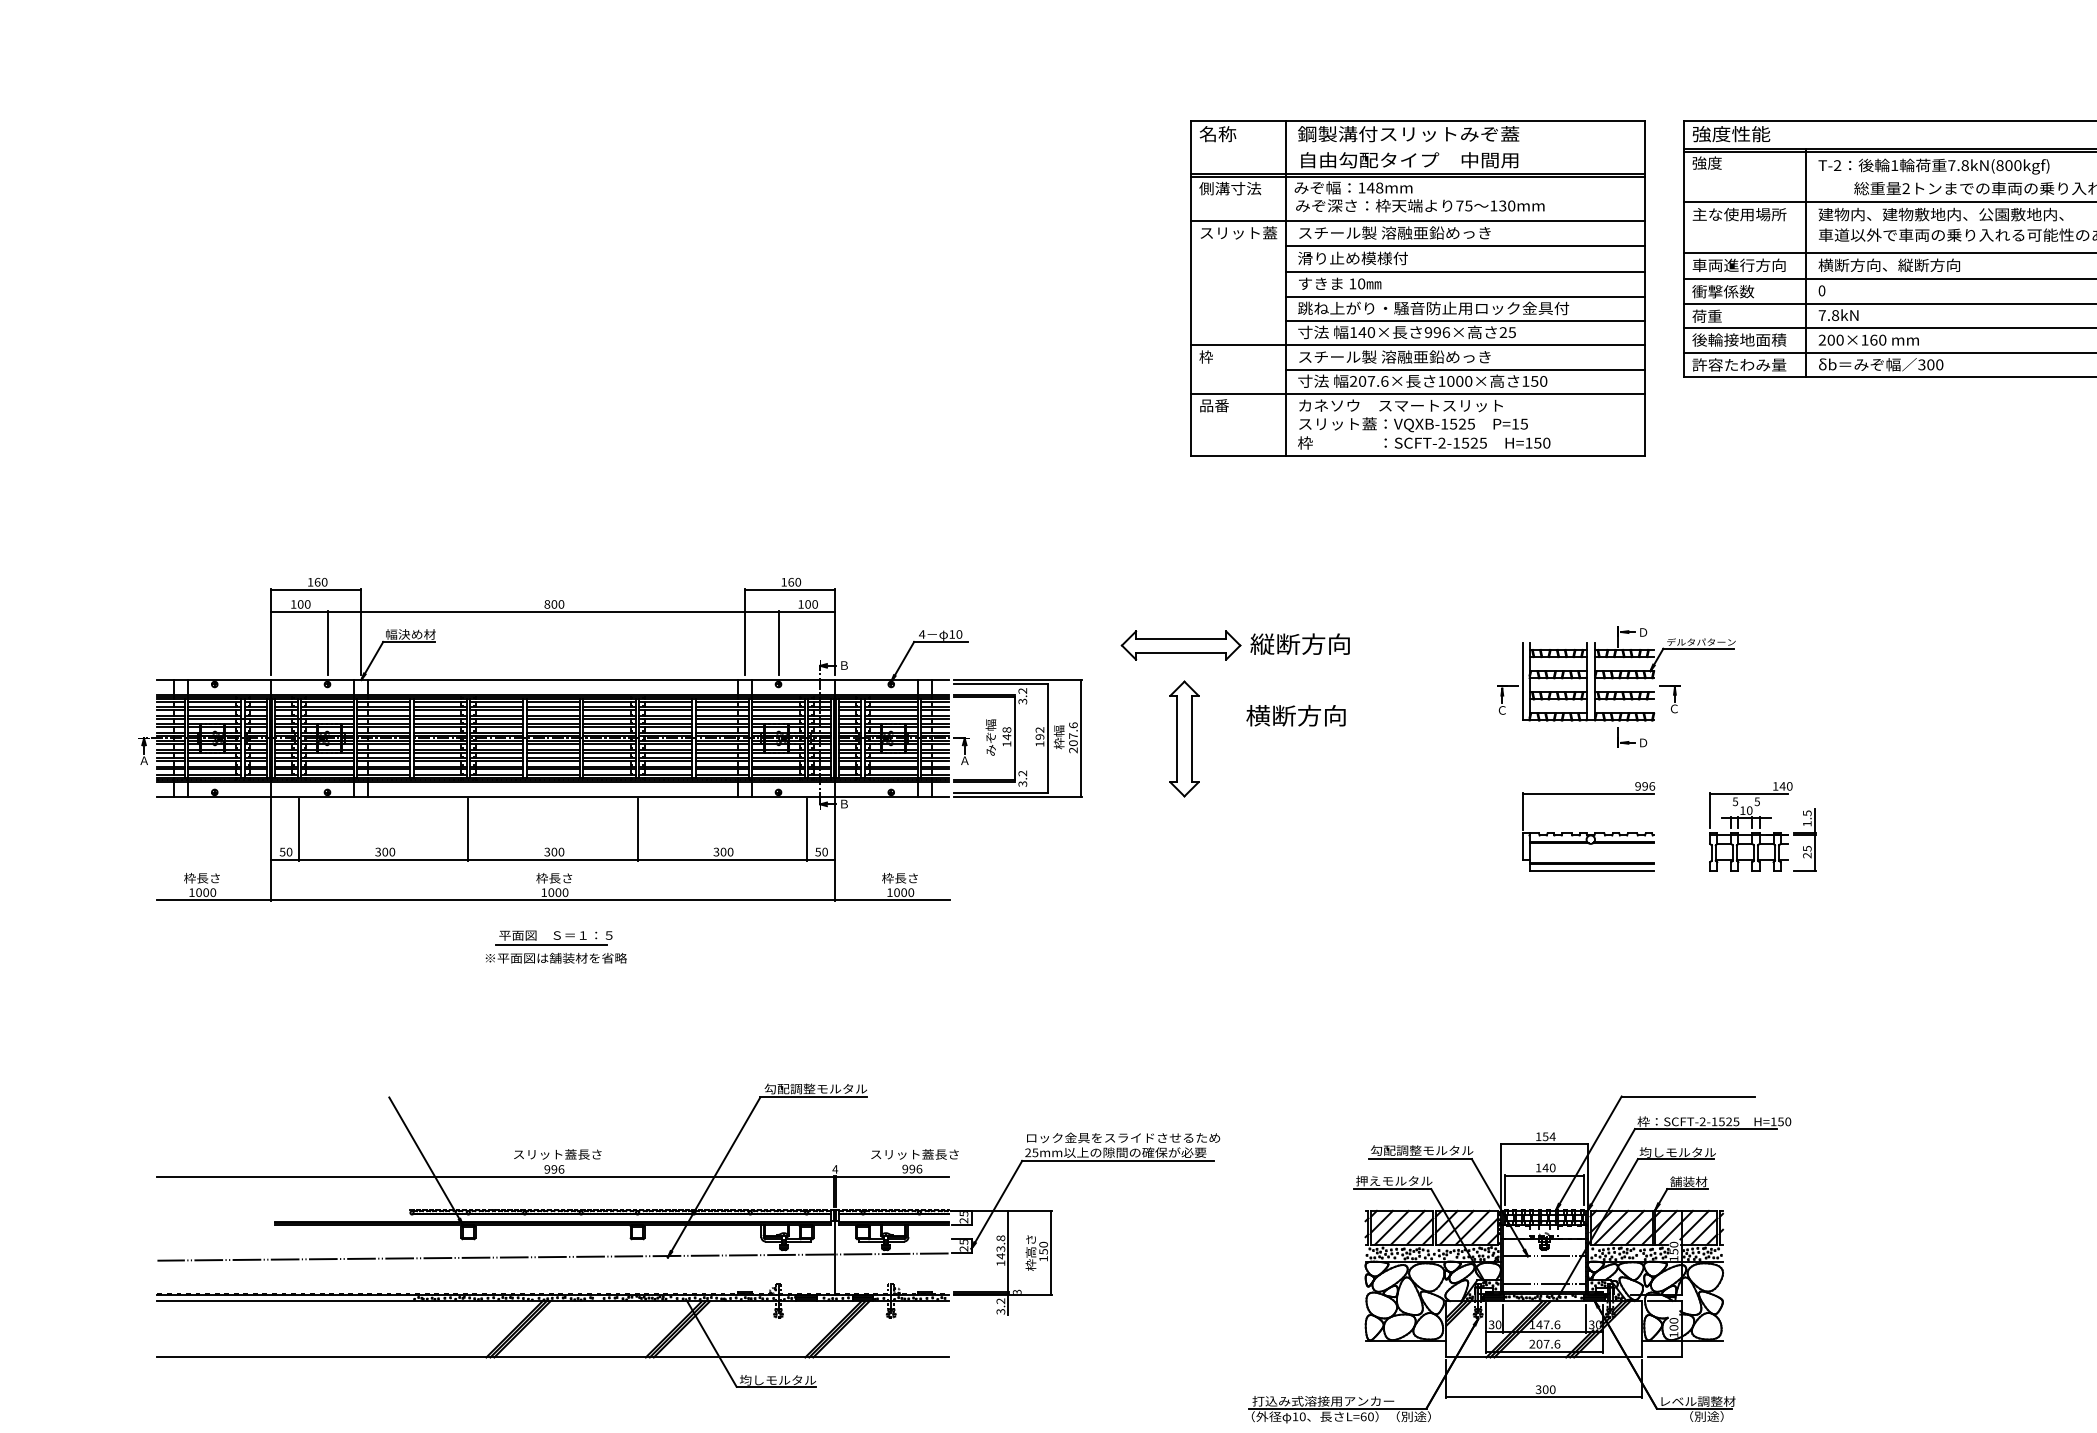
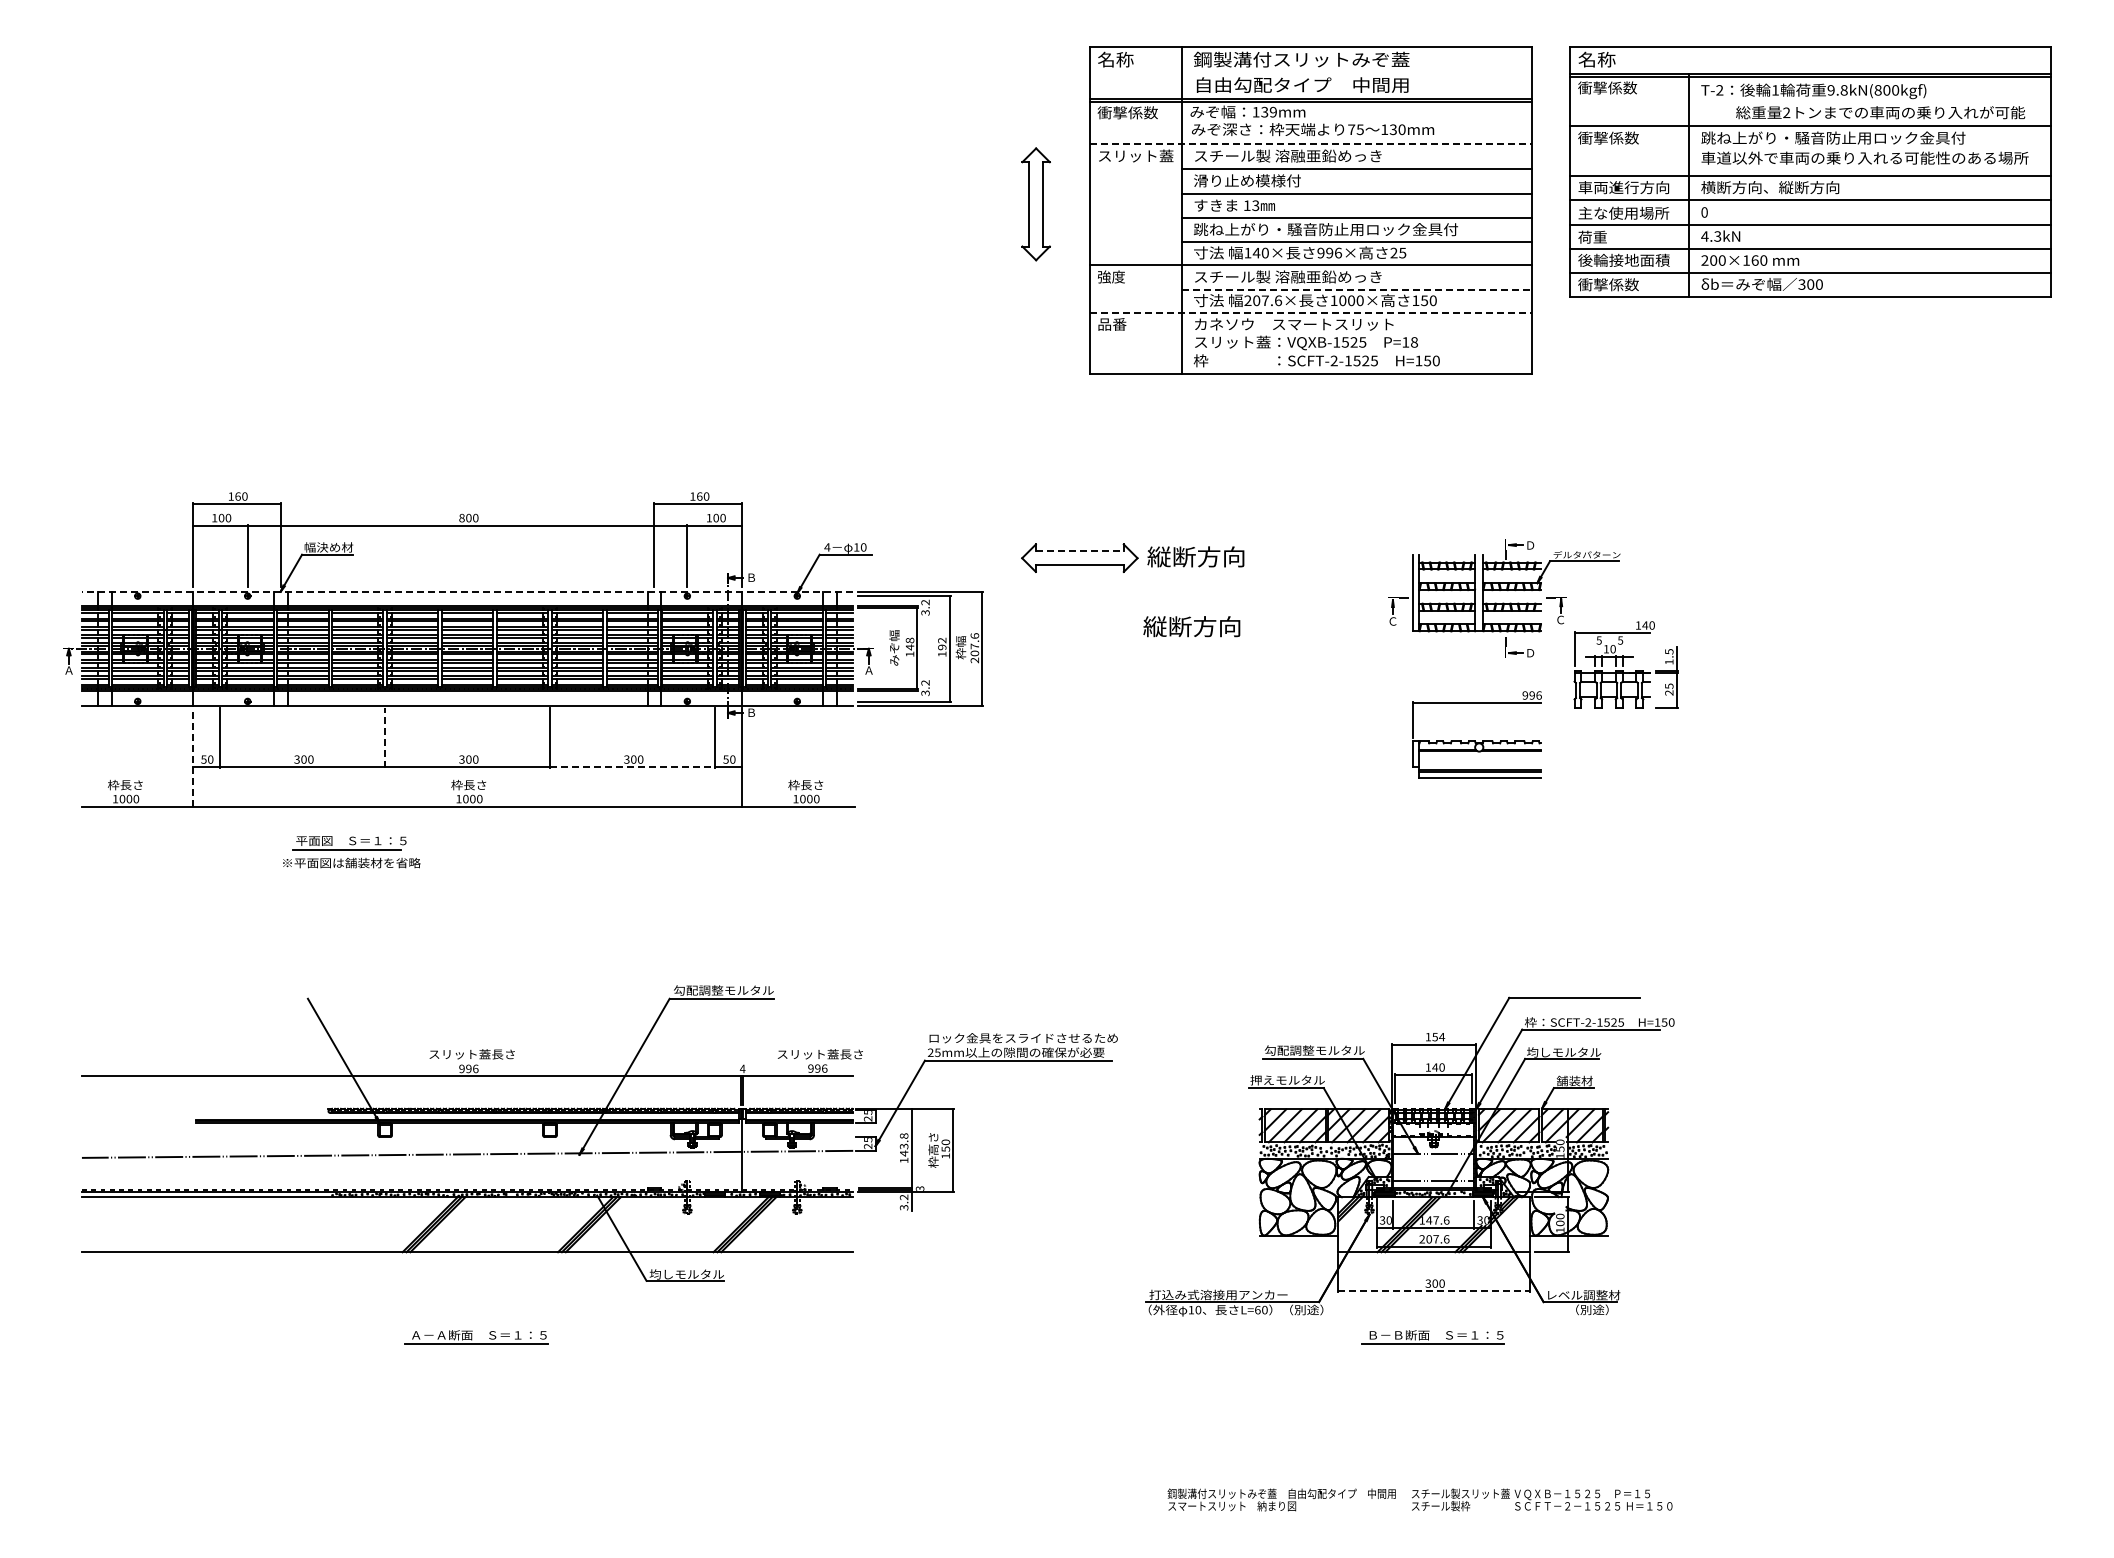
text: (1731, 133) -> (1616, 59), 強度性能 -> 名称
text: (1722, 162) -> (1607, 87), 強度 -> 衝撃係数
text: (1951, 165) -> (1830, 90), 7.8kN(800kgf) -> 9.8kN(800kgf)
text: (1374, 187) -> (1268, 111), 148mm -> 139mm
text: (1229, 188) -> (1127, 112), 側溝寸法 -> 衝撃係数
text: (1738, 213) -> (1623, 137), 主な使用場所 -> 衝撃係数
text: (1954, 213) -> (1833, 137), 建物内、建物敷地内、公園敷地内、 -> 跳ね上がり・騒音防止用ロック金具付
line: (1418, 221) -> (1311, 144), solid -> dashed
text: (1361, 283) -> (1255, 205), 10 -> 13
text: (1738, 290) -> (1623, 212), 衝撃係数 -> 主な使用場所
text: (1829, 315) -> (1711, 236), 7.8kN -> 4.3kN
text: (1212, 356) -> (1110, 276), 枠 -> 強度
text: (1738, 364) -> (1623, 284), 許容たわみ量 -> 衝撃係数
line: (1465, 369) -> (1357, 289), solid -> dashed
line: (1418, 394) -> (1311, 313), solid -> dashed
text: (1524, 424) -> (1414, 342), P=15 -> P=18
line: (1180, 638) -> (1079, 551), solid -> dashed
line: (552, 679) -> (467, 591), solid -> dashed
text: (1257, 715) -> (1154, 626), 横断方向 -> 縦断方向
part: (1183, 739) -> (1035, 204), moved
part: (1762, 826) -> (1625, 664), moved
line: (468, 829) -> (385, 737), solid -> dashed
line: (270, 849) -> (192, 757), solid -> dashed
line: (722, 860) -> (632, 767), solid -> dashed
part: (556, 947) -> (351, 852), moved
line: (1543, 1397) -> (1433, 1291), solid -> dashed

